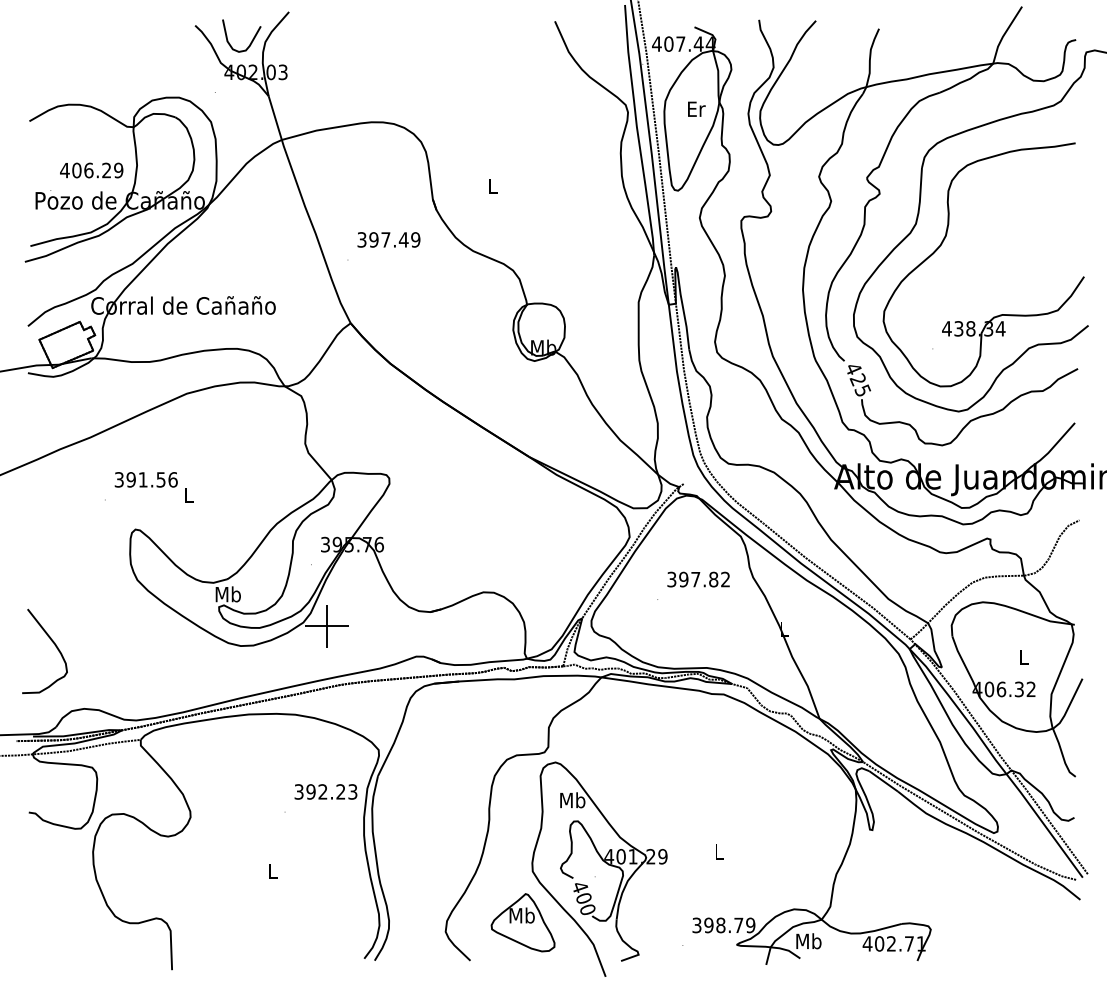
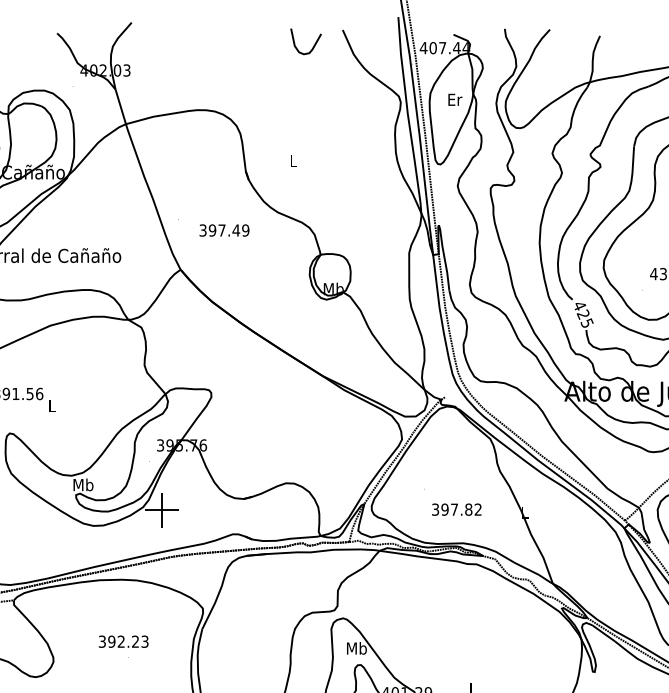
curve: (251, 40) -> (313, 45), moved
text: (388, 239) -> (224, 230), moved
text: (698, 579) -> (456, 509), moved
text: (325, 791) -> (123, 641), moved

